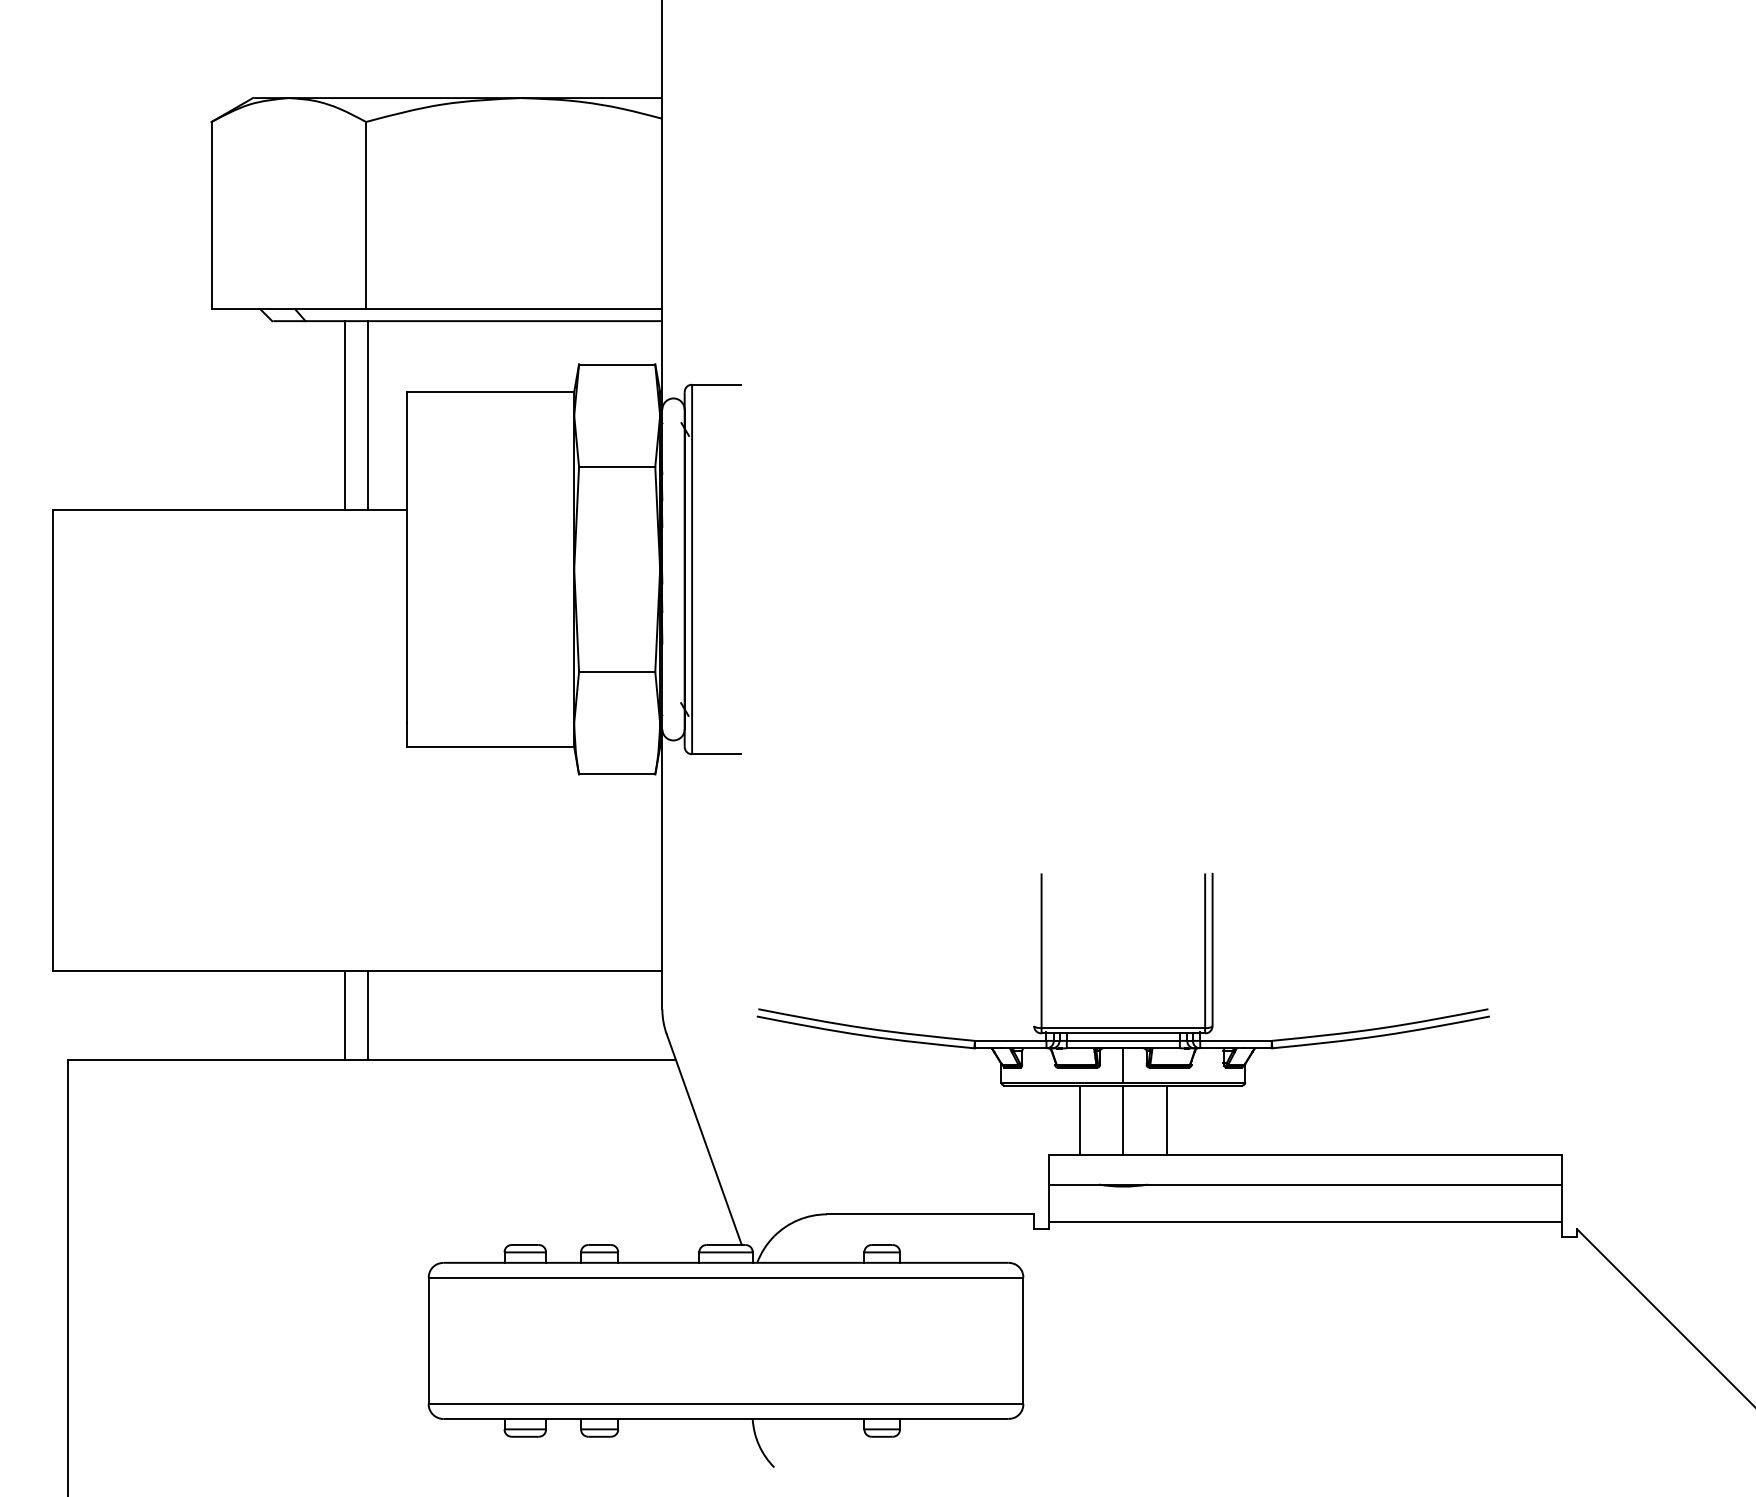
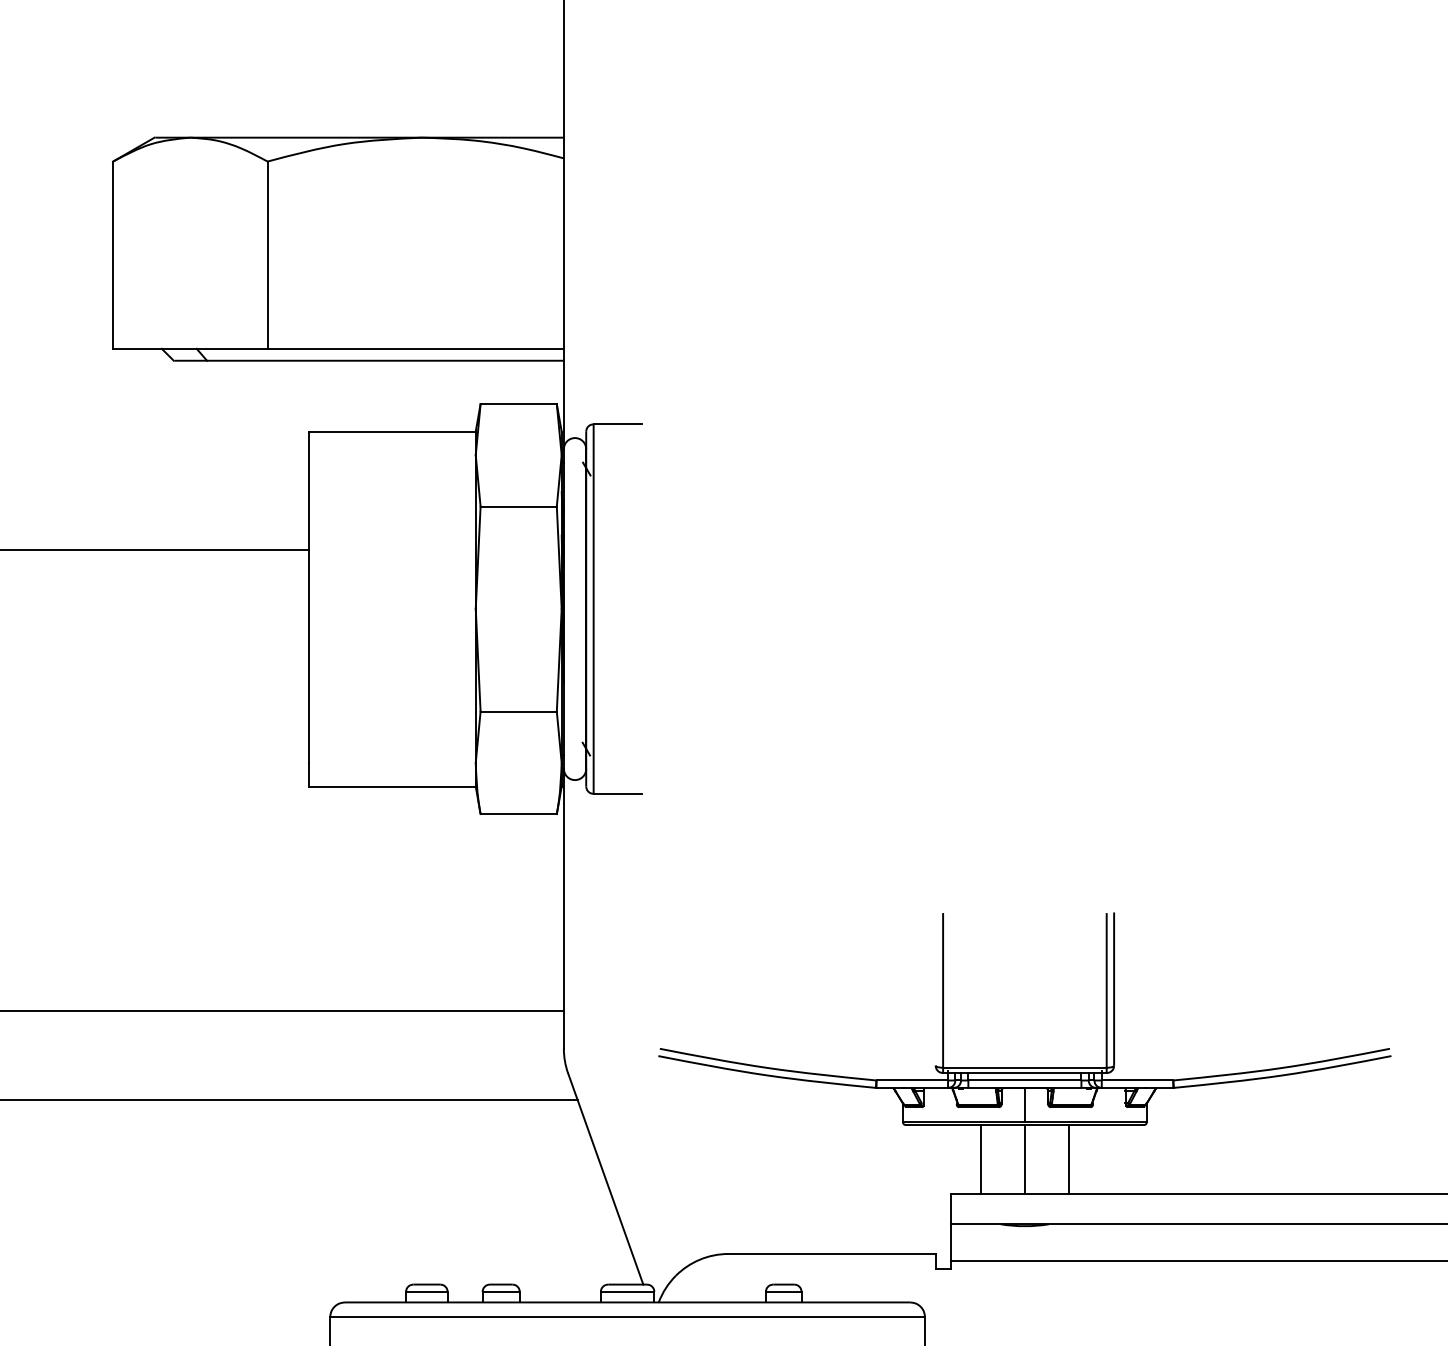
line: (344, 415) -> (246, 455), removed
line: (368, 415) -> (270, 455), removed
line: (344, 1015) -> (246, 1055), removed
line: (368, 1015) -> (270, 1055), removed

